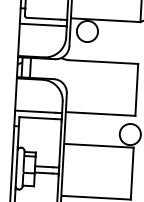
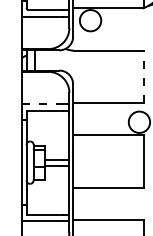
line: (136, 89) -> (143, 76), solid -> dashed
line: (35, 111) -> (42, 104), solid -> dashed

